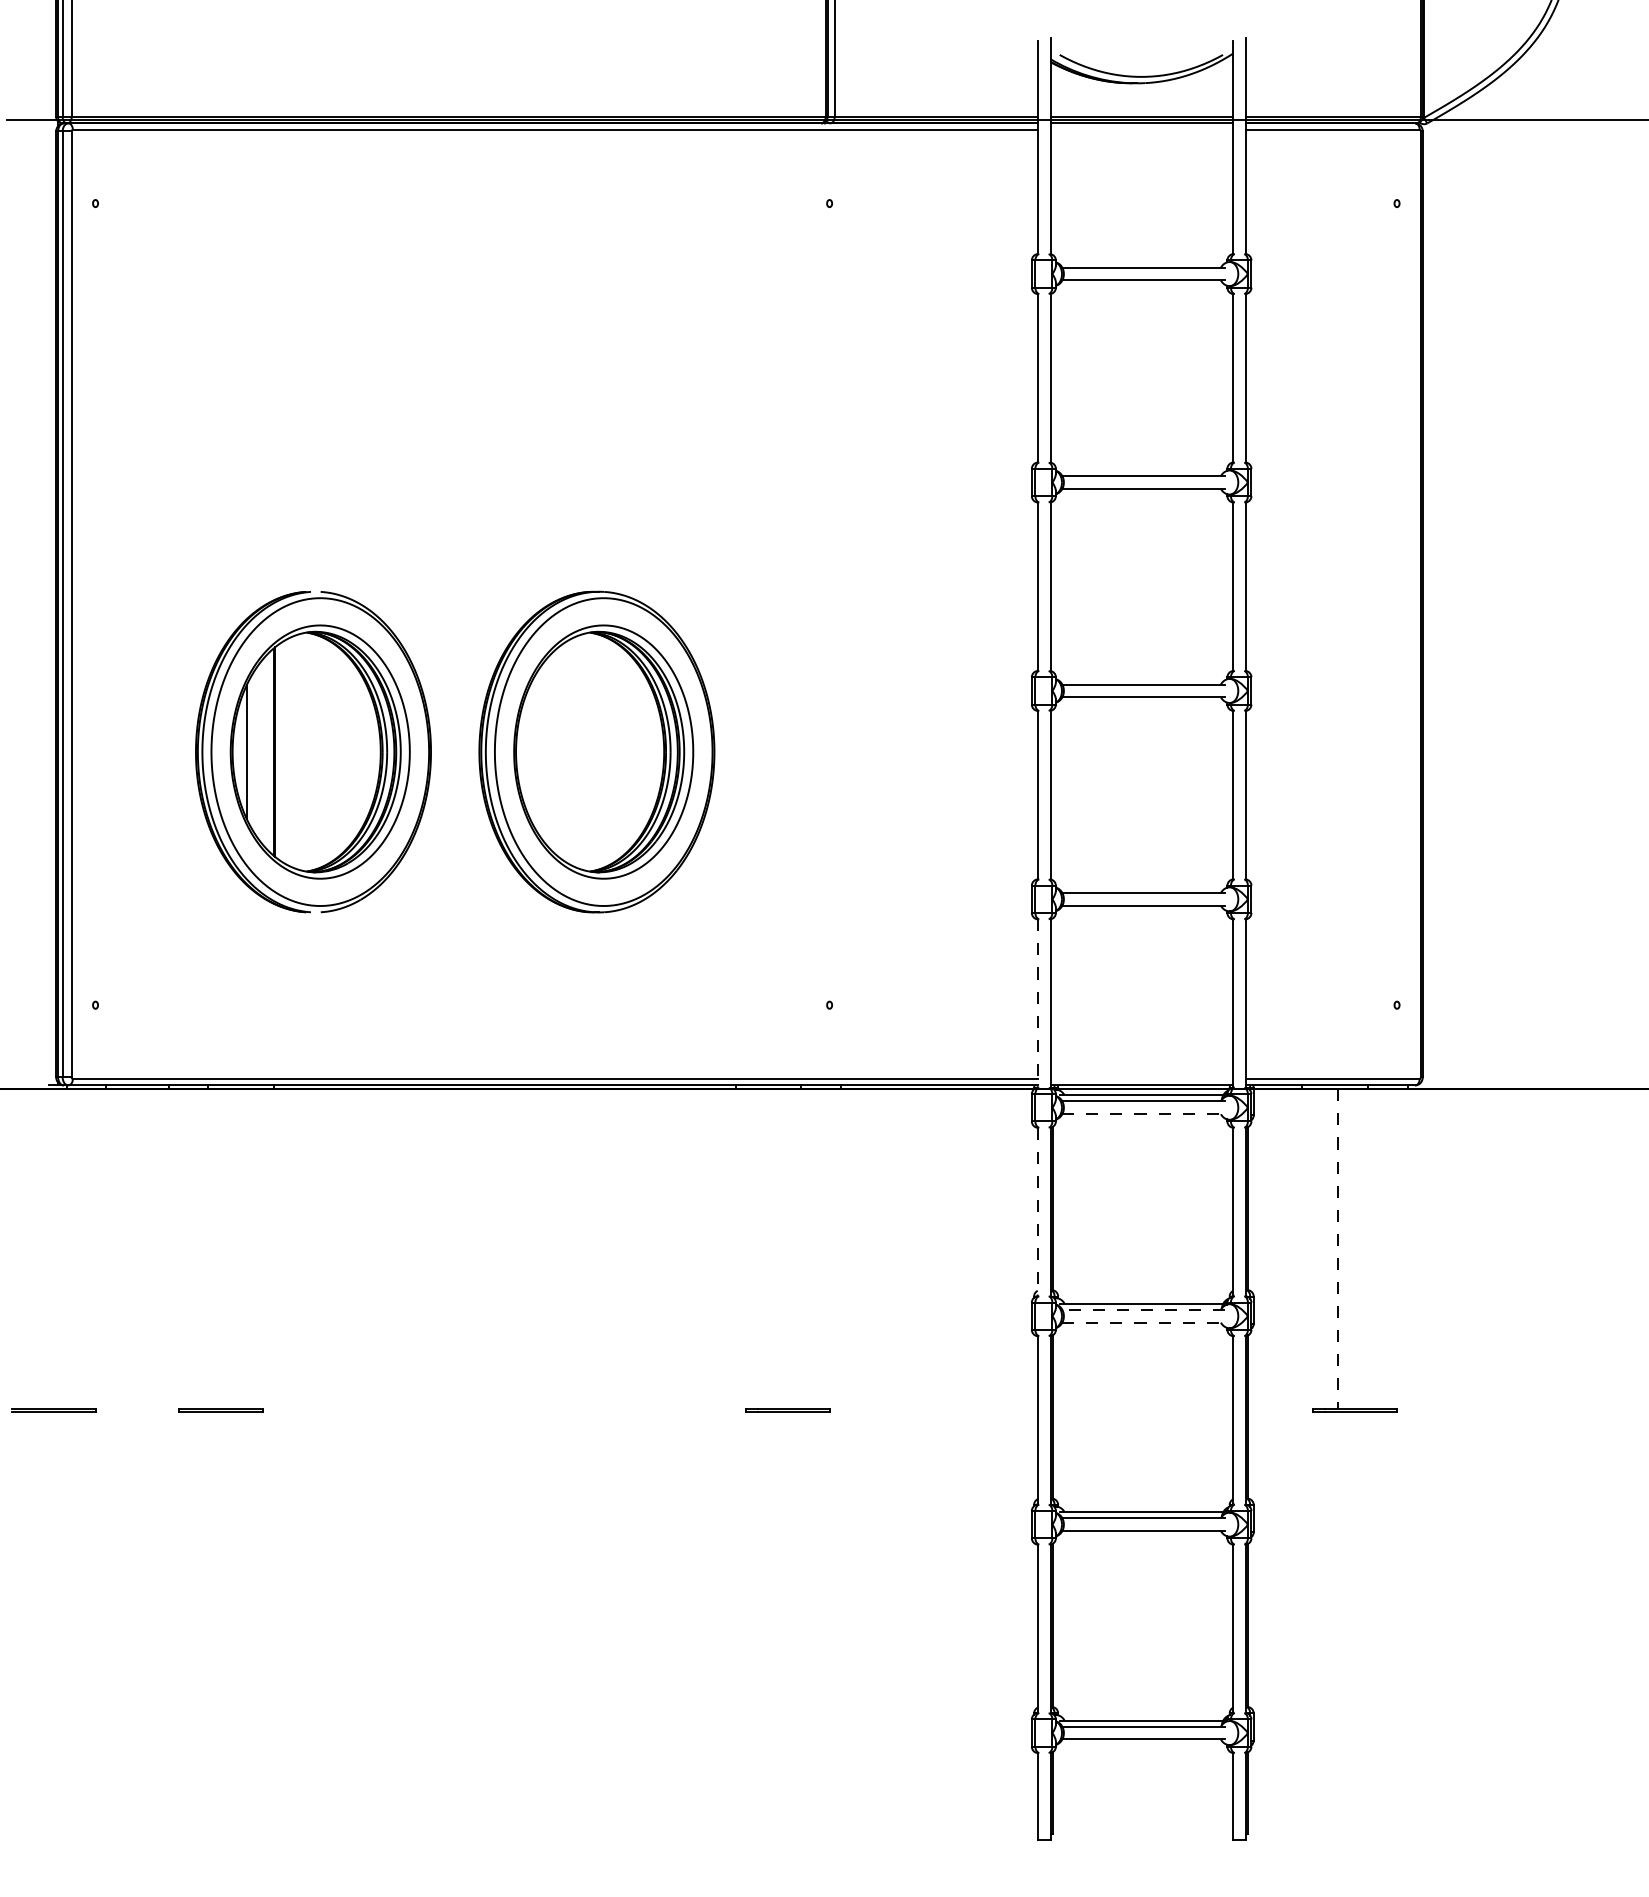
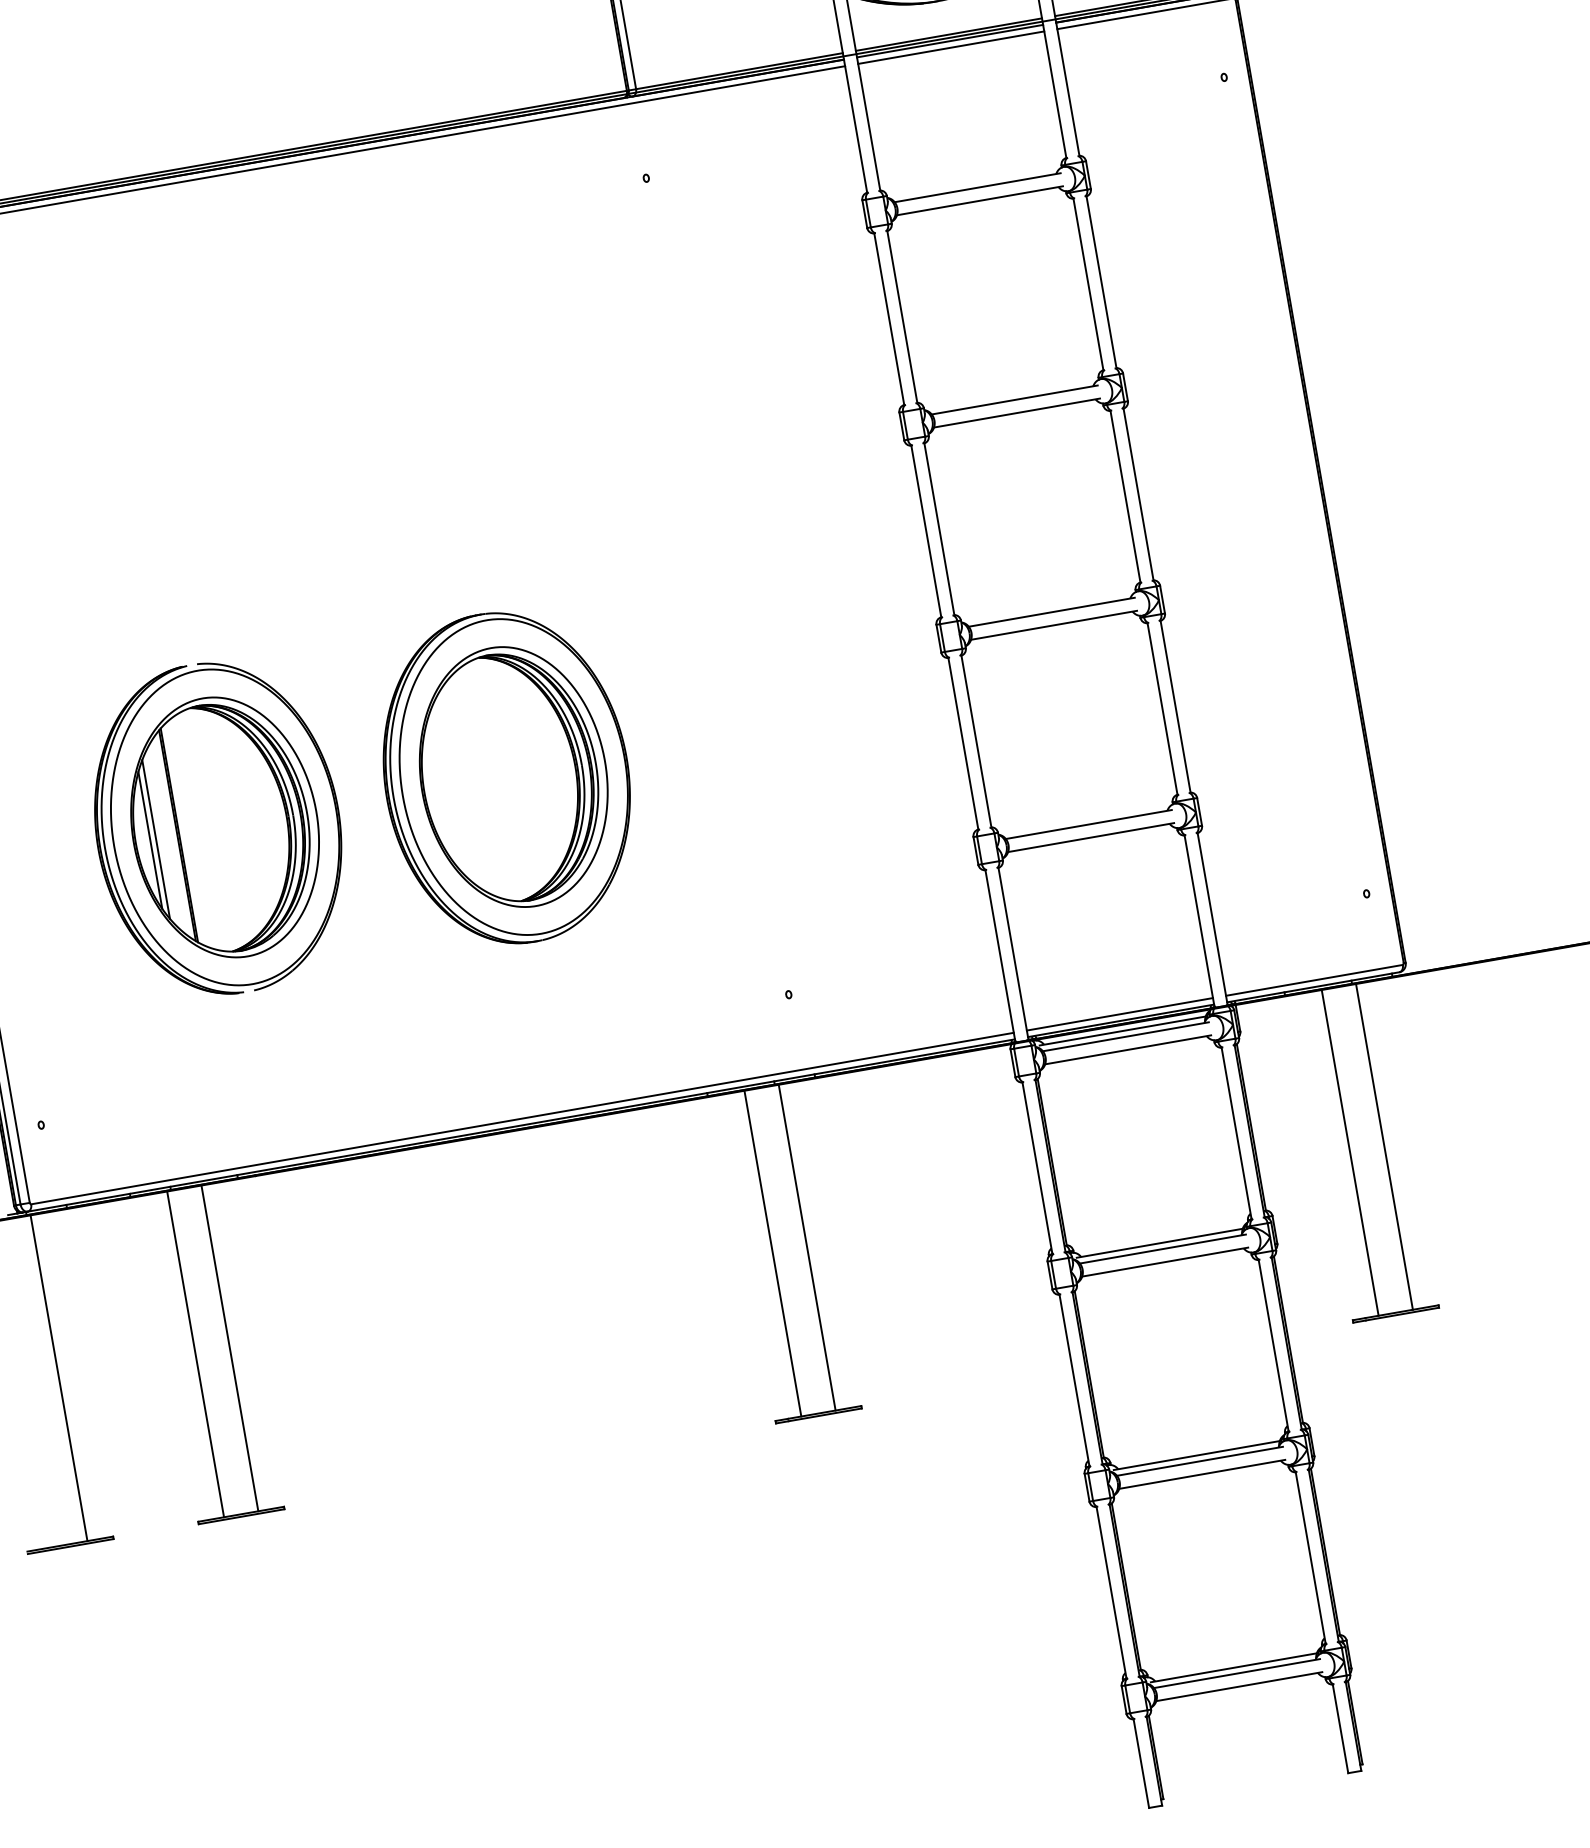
line: (1141, 129) -> (950, 47), added
line: (252, 752) -> (156, 839), added
line: (1037, 1004) -> (1000, 957), dashed -> solid
line: (1141, 1078) -> (1119, 1013), added
line: (1144, 1114) -> (1128, 1050), dashed -> solid
line: (1037, 1212) -> (1037, 1168), dashed -> solid
line: (70, 1249) -> (59, 1378), added
line: (204, 1249) -> (195, 1354), added
line: (238, 1249) -> (230, 1348), added
line: (771, 1249) -> (773, 1253), added
line: (805, 1249) -> (807, 1247), added
line: (1338, 1249) -> (1350, 1153), dashed -> solid
line: (1371, 1249) -> (1384, 1147), added
line: (1143, 1309) -> (1162, 1248), dashed -> solid
line: (1144, 1322) -> (1165, 1261), dashed -> solid

